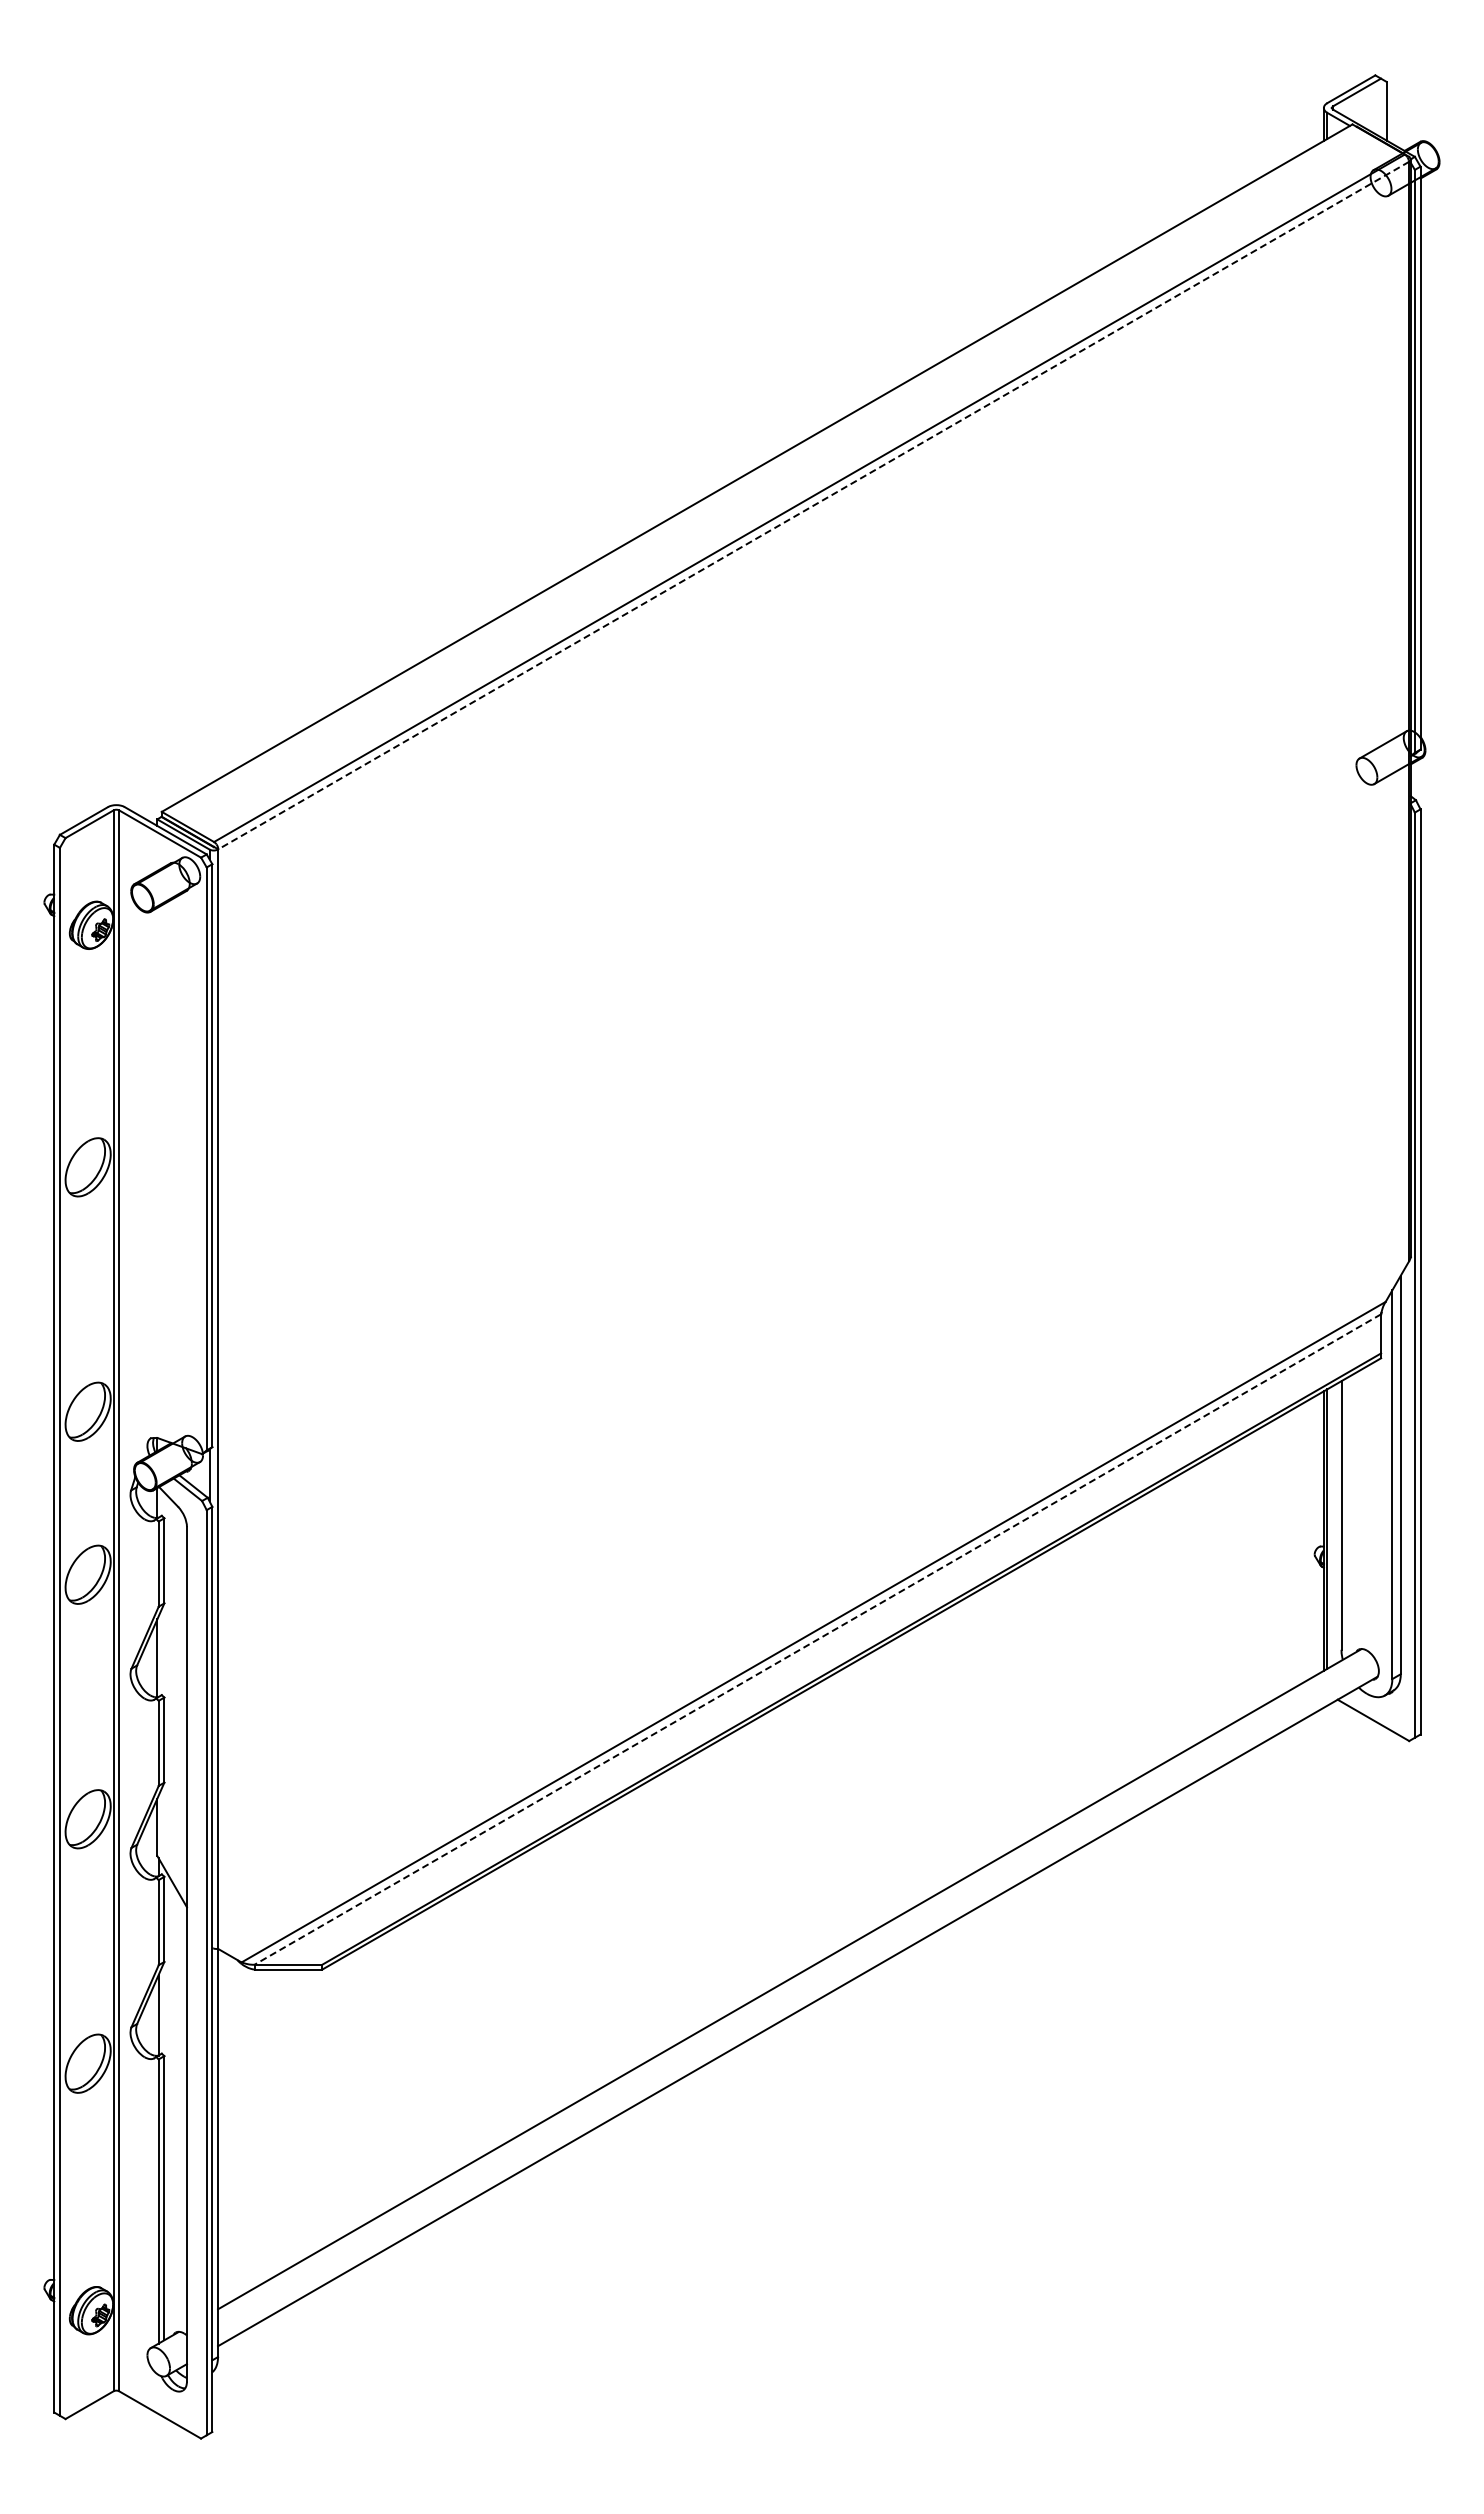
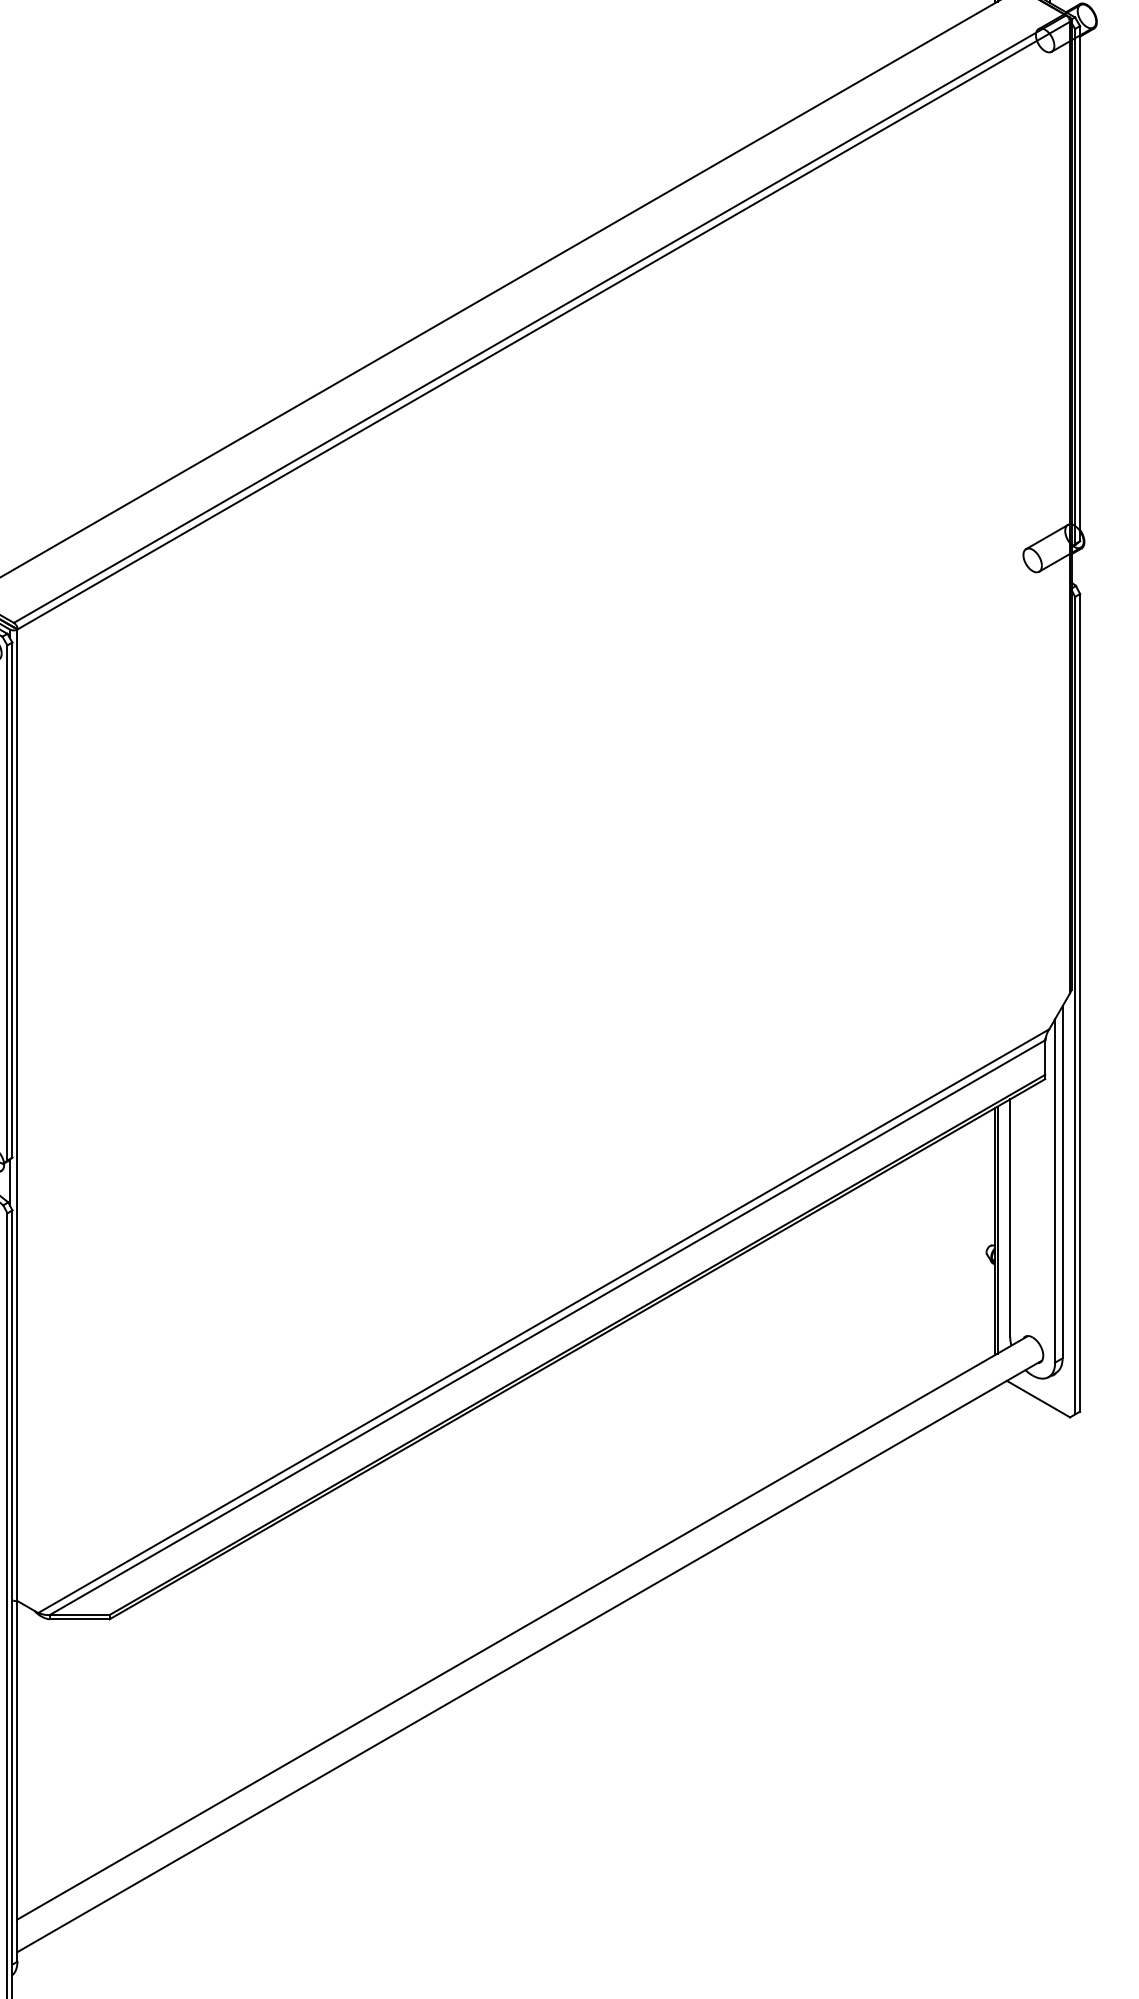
line: (813, 505) -> (543, 325), dashed -> solid
line: (817, 1639) -> (547, 1327), dashed -> solid

